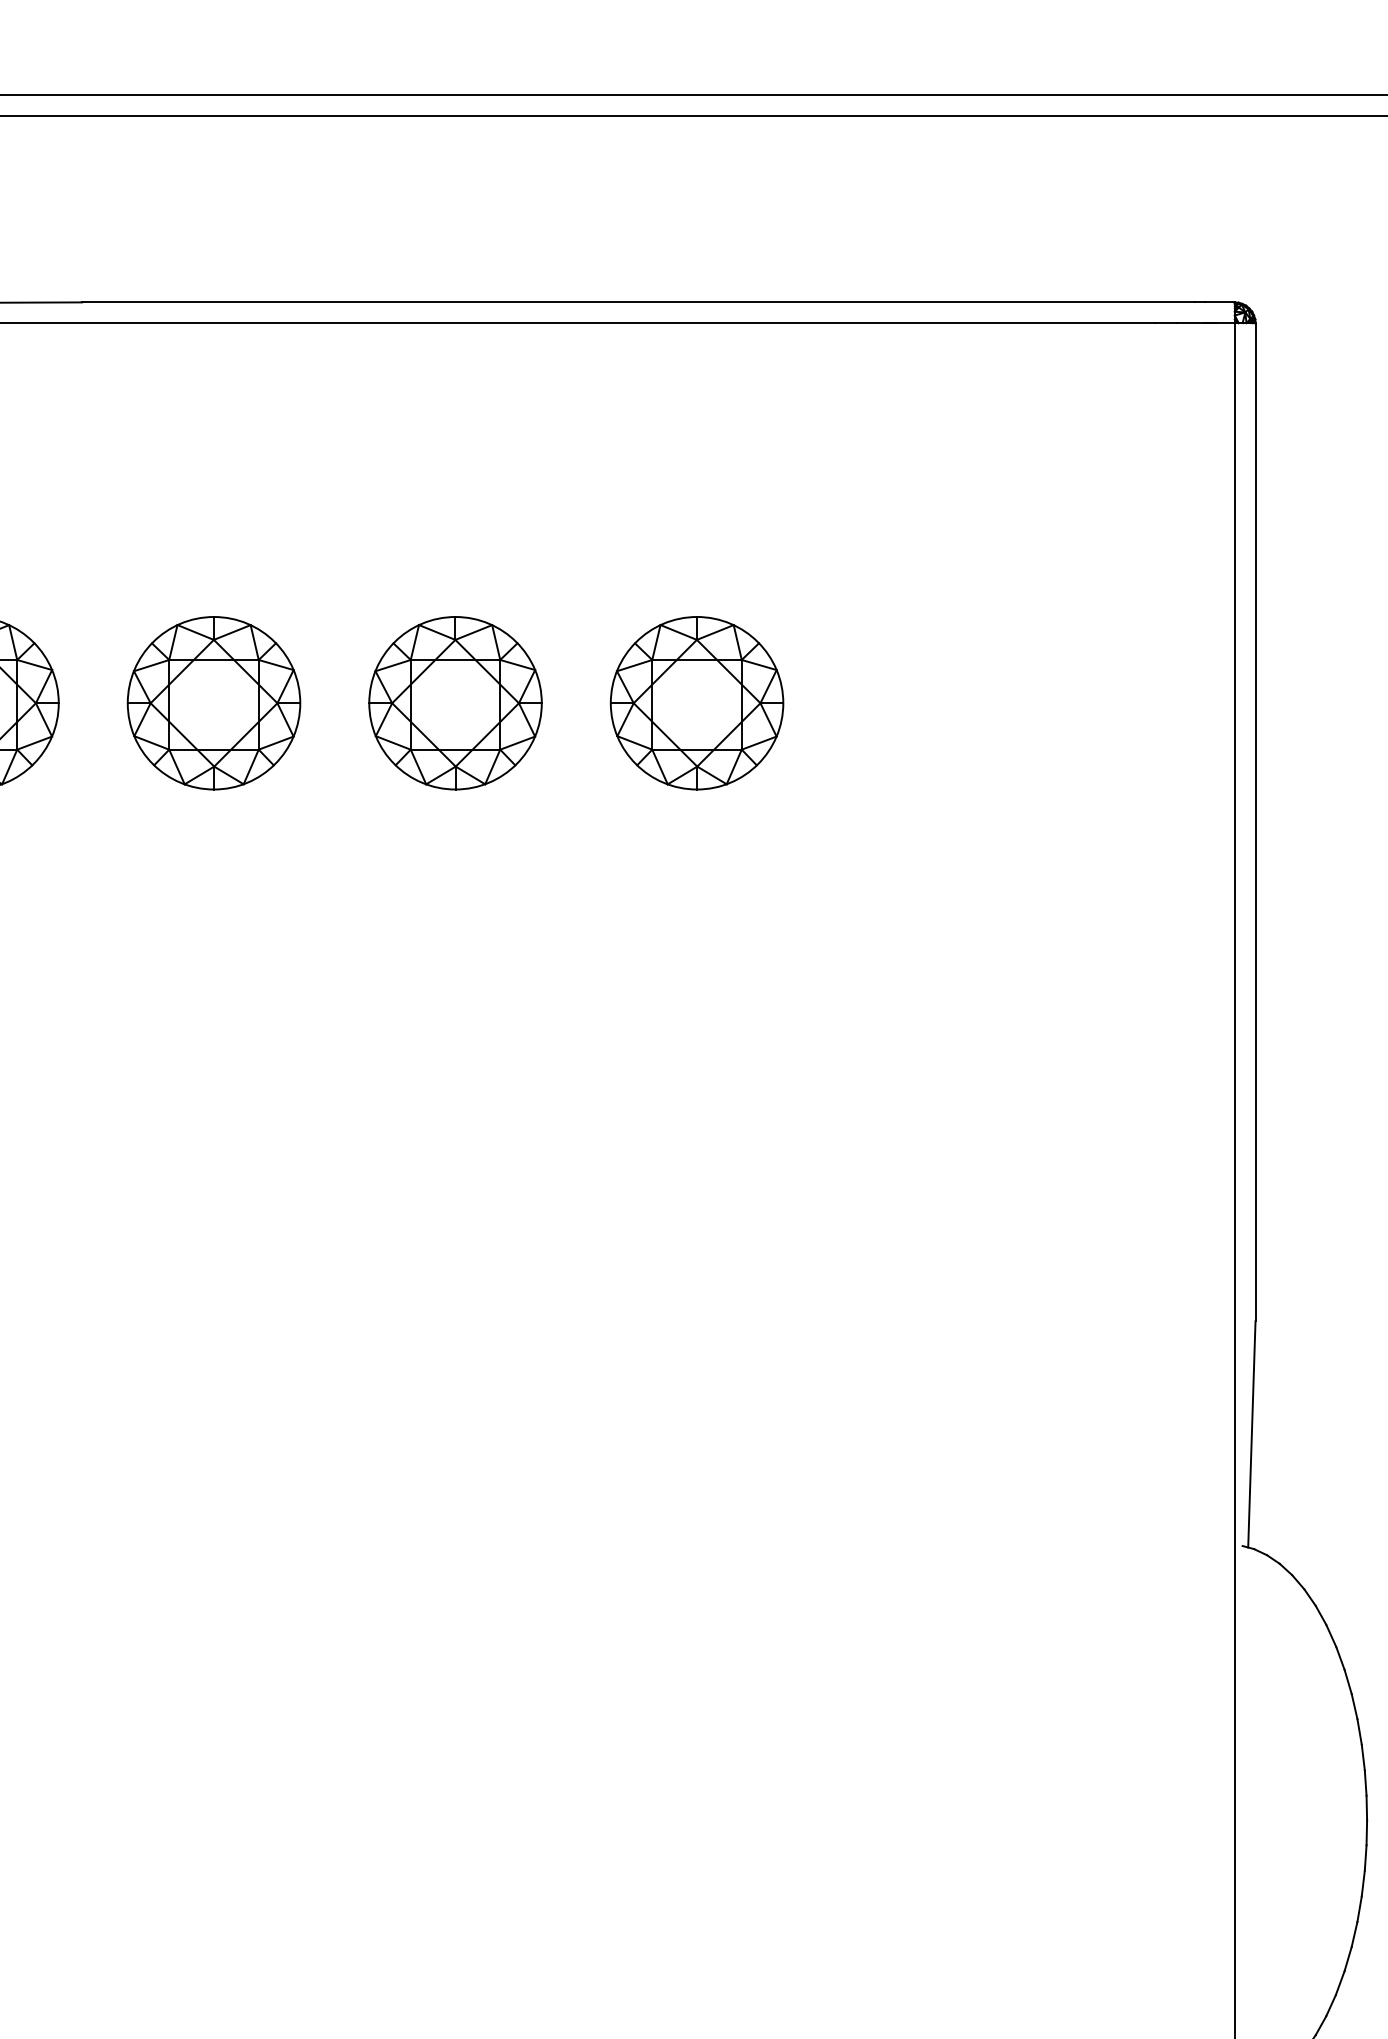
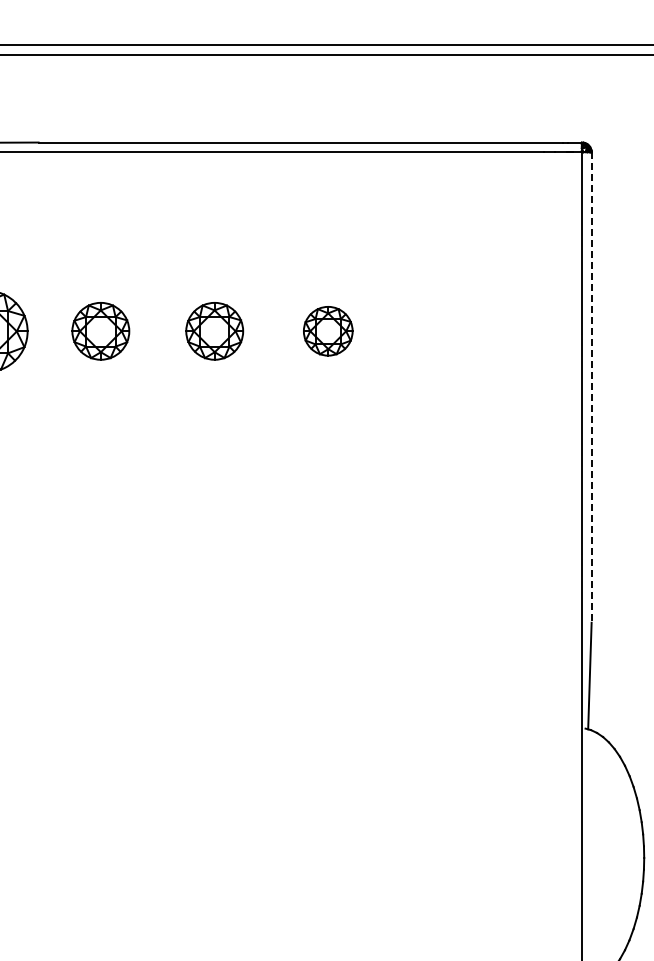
part: (213, 701) -> (100, 330), size x0.7
part: (455, 701) -> (214, 330), size x0.7
part: (695, 701) -> (327, 330), size x0.6
line: (1255, 824) -> (591, 388), solid -> dashed

